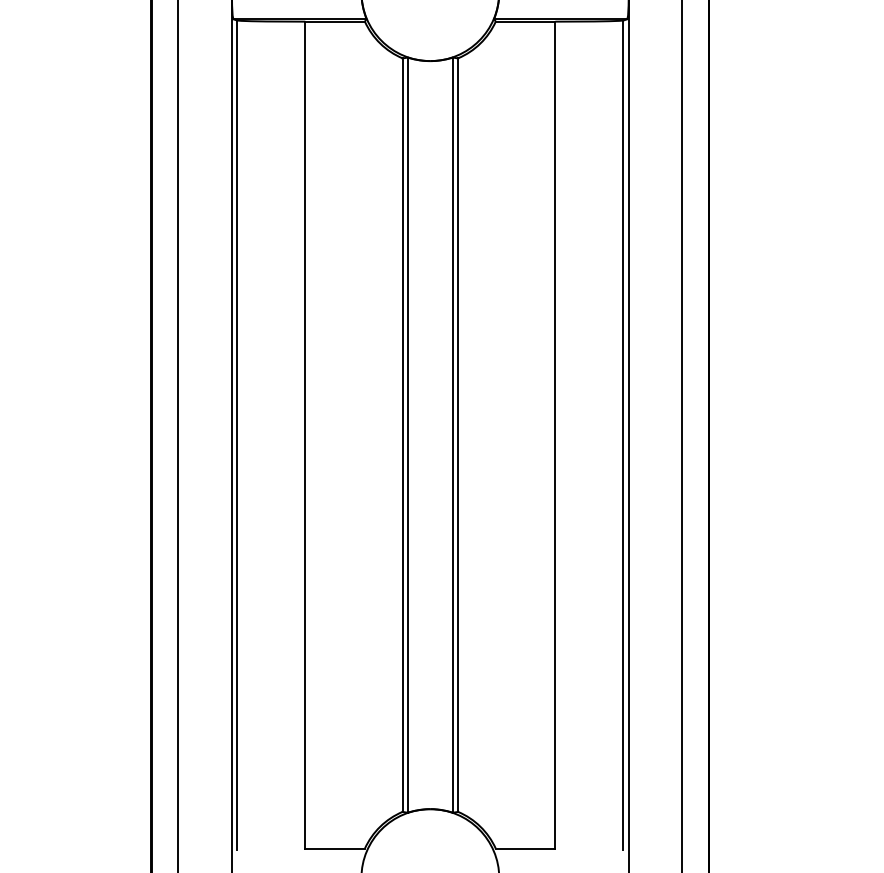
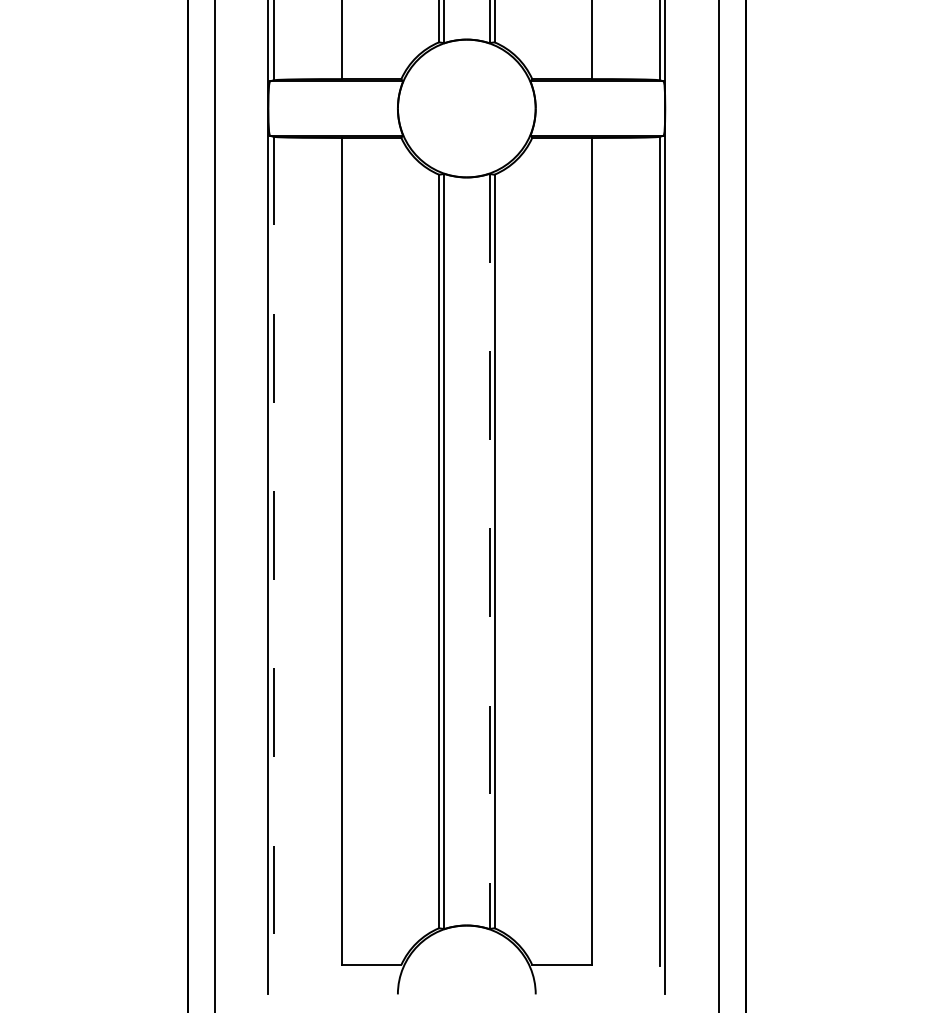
line: (237, 435) -> (273, 551), solid -> dashed
line: (453, 435) -> (489, 551), solid -> dashed

